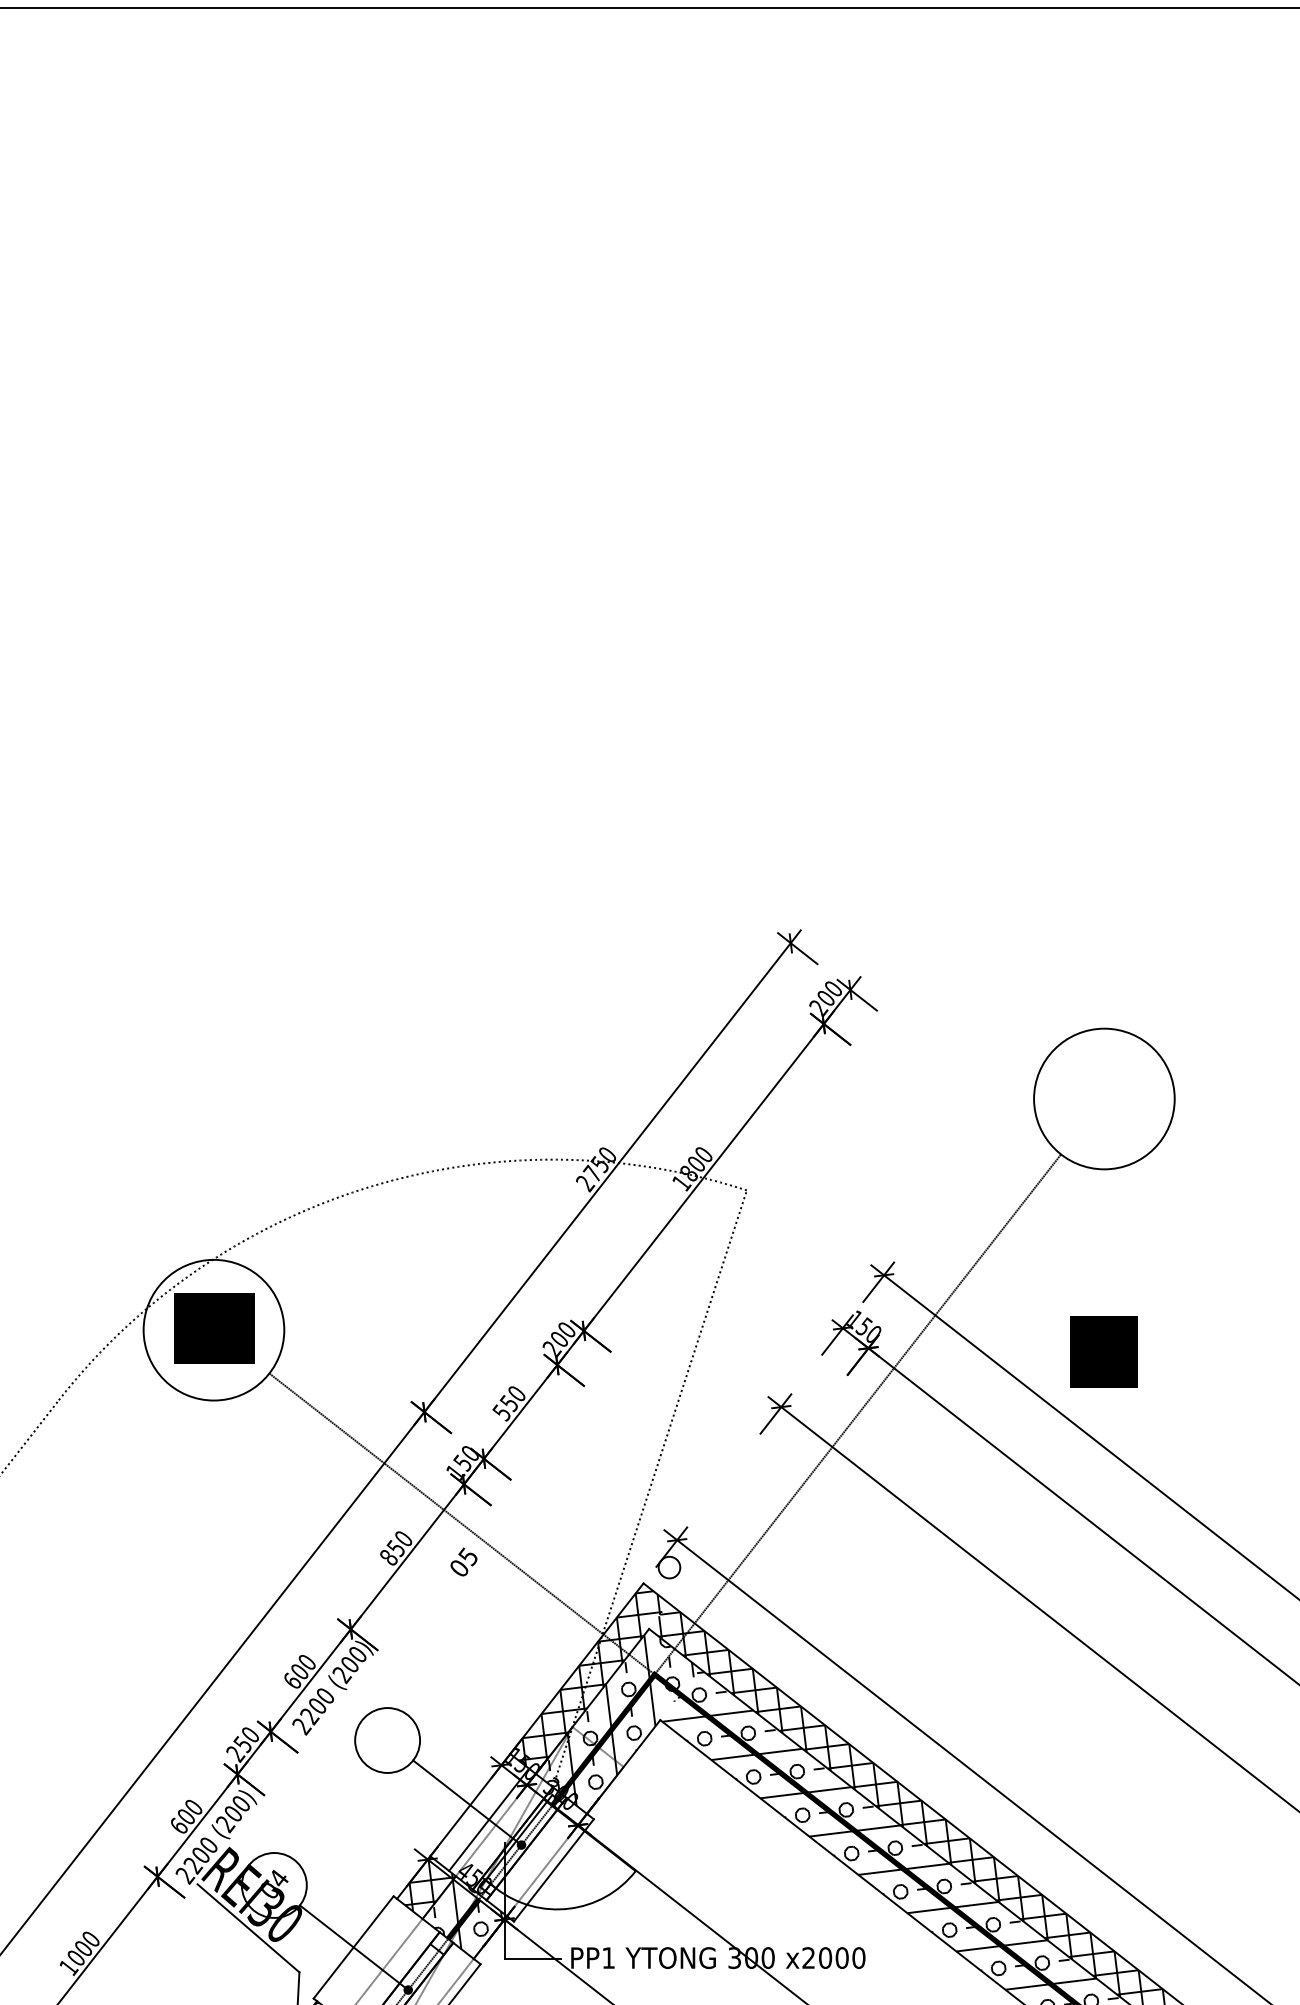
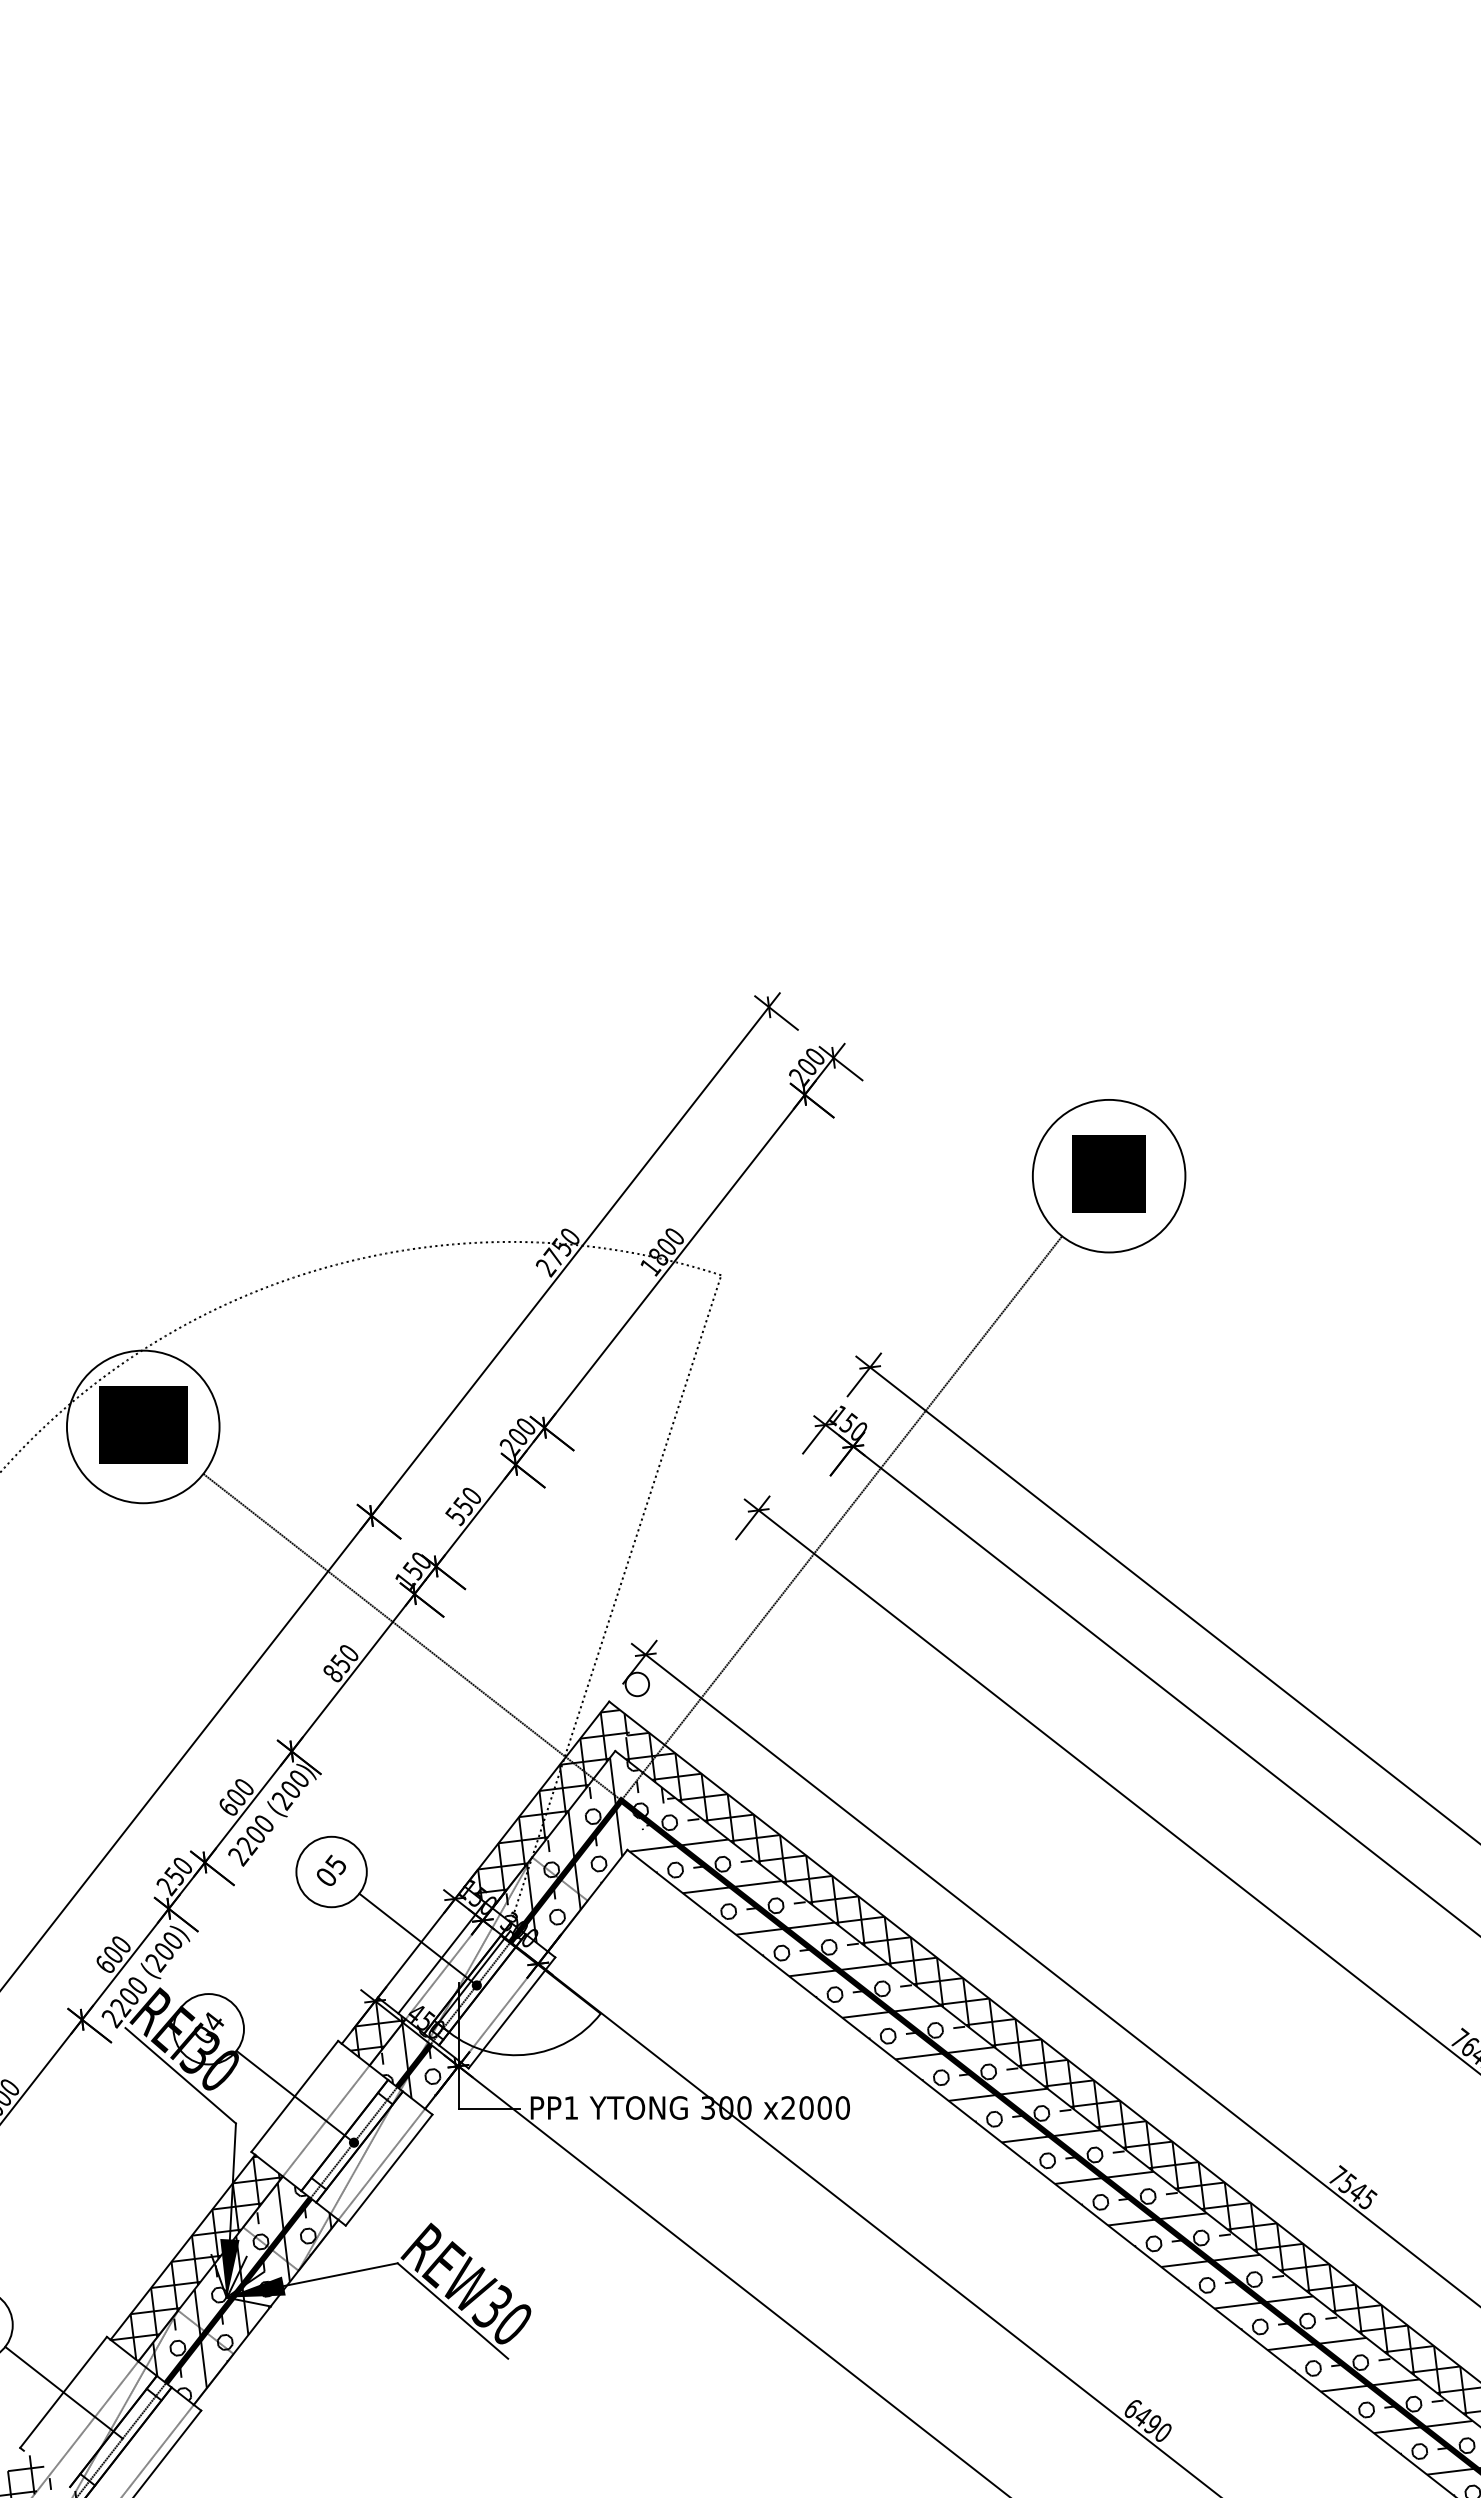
text: (1103, 1350) -> (1108, 1173), moved
text: (464, 1561) -> (331, 1869), moved

